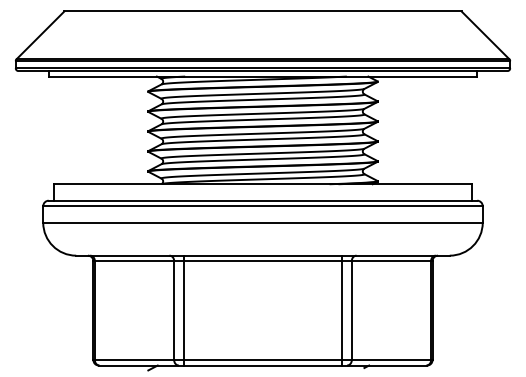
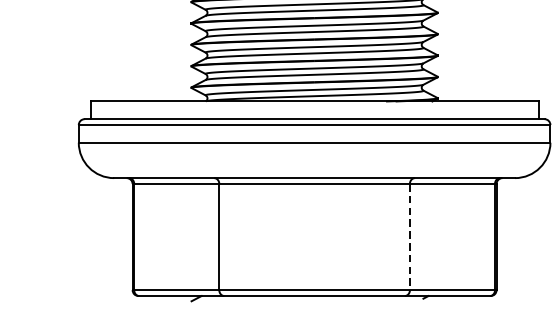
line: (183, 310) -> (229, 236), removed
line: (342, 310) -> (399, 236), removed
line: (351, 311) -> (409, 238), solid -> dashed

